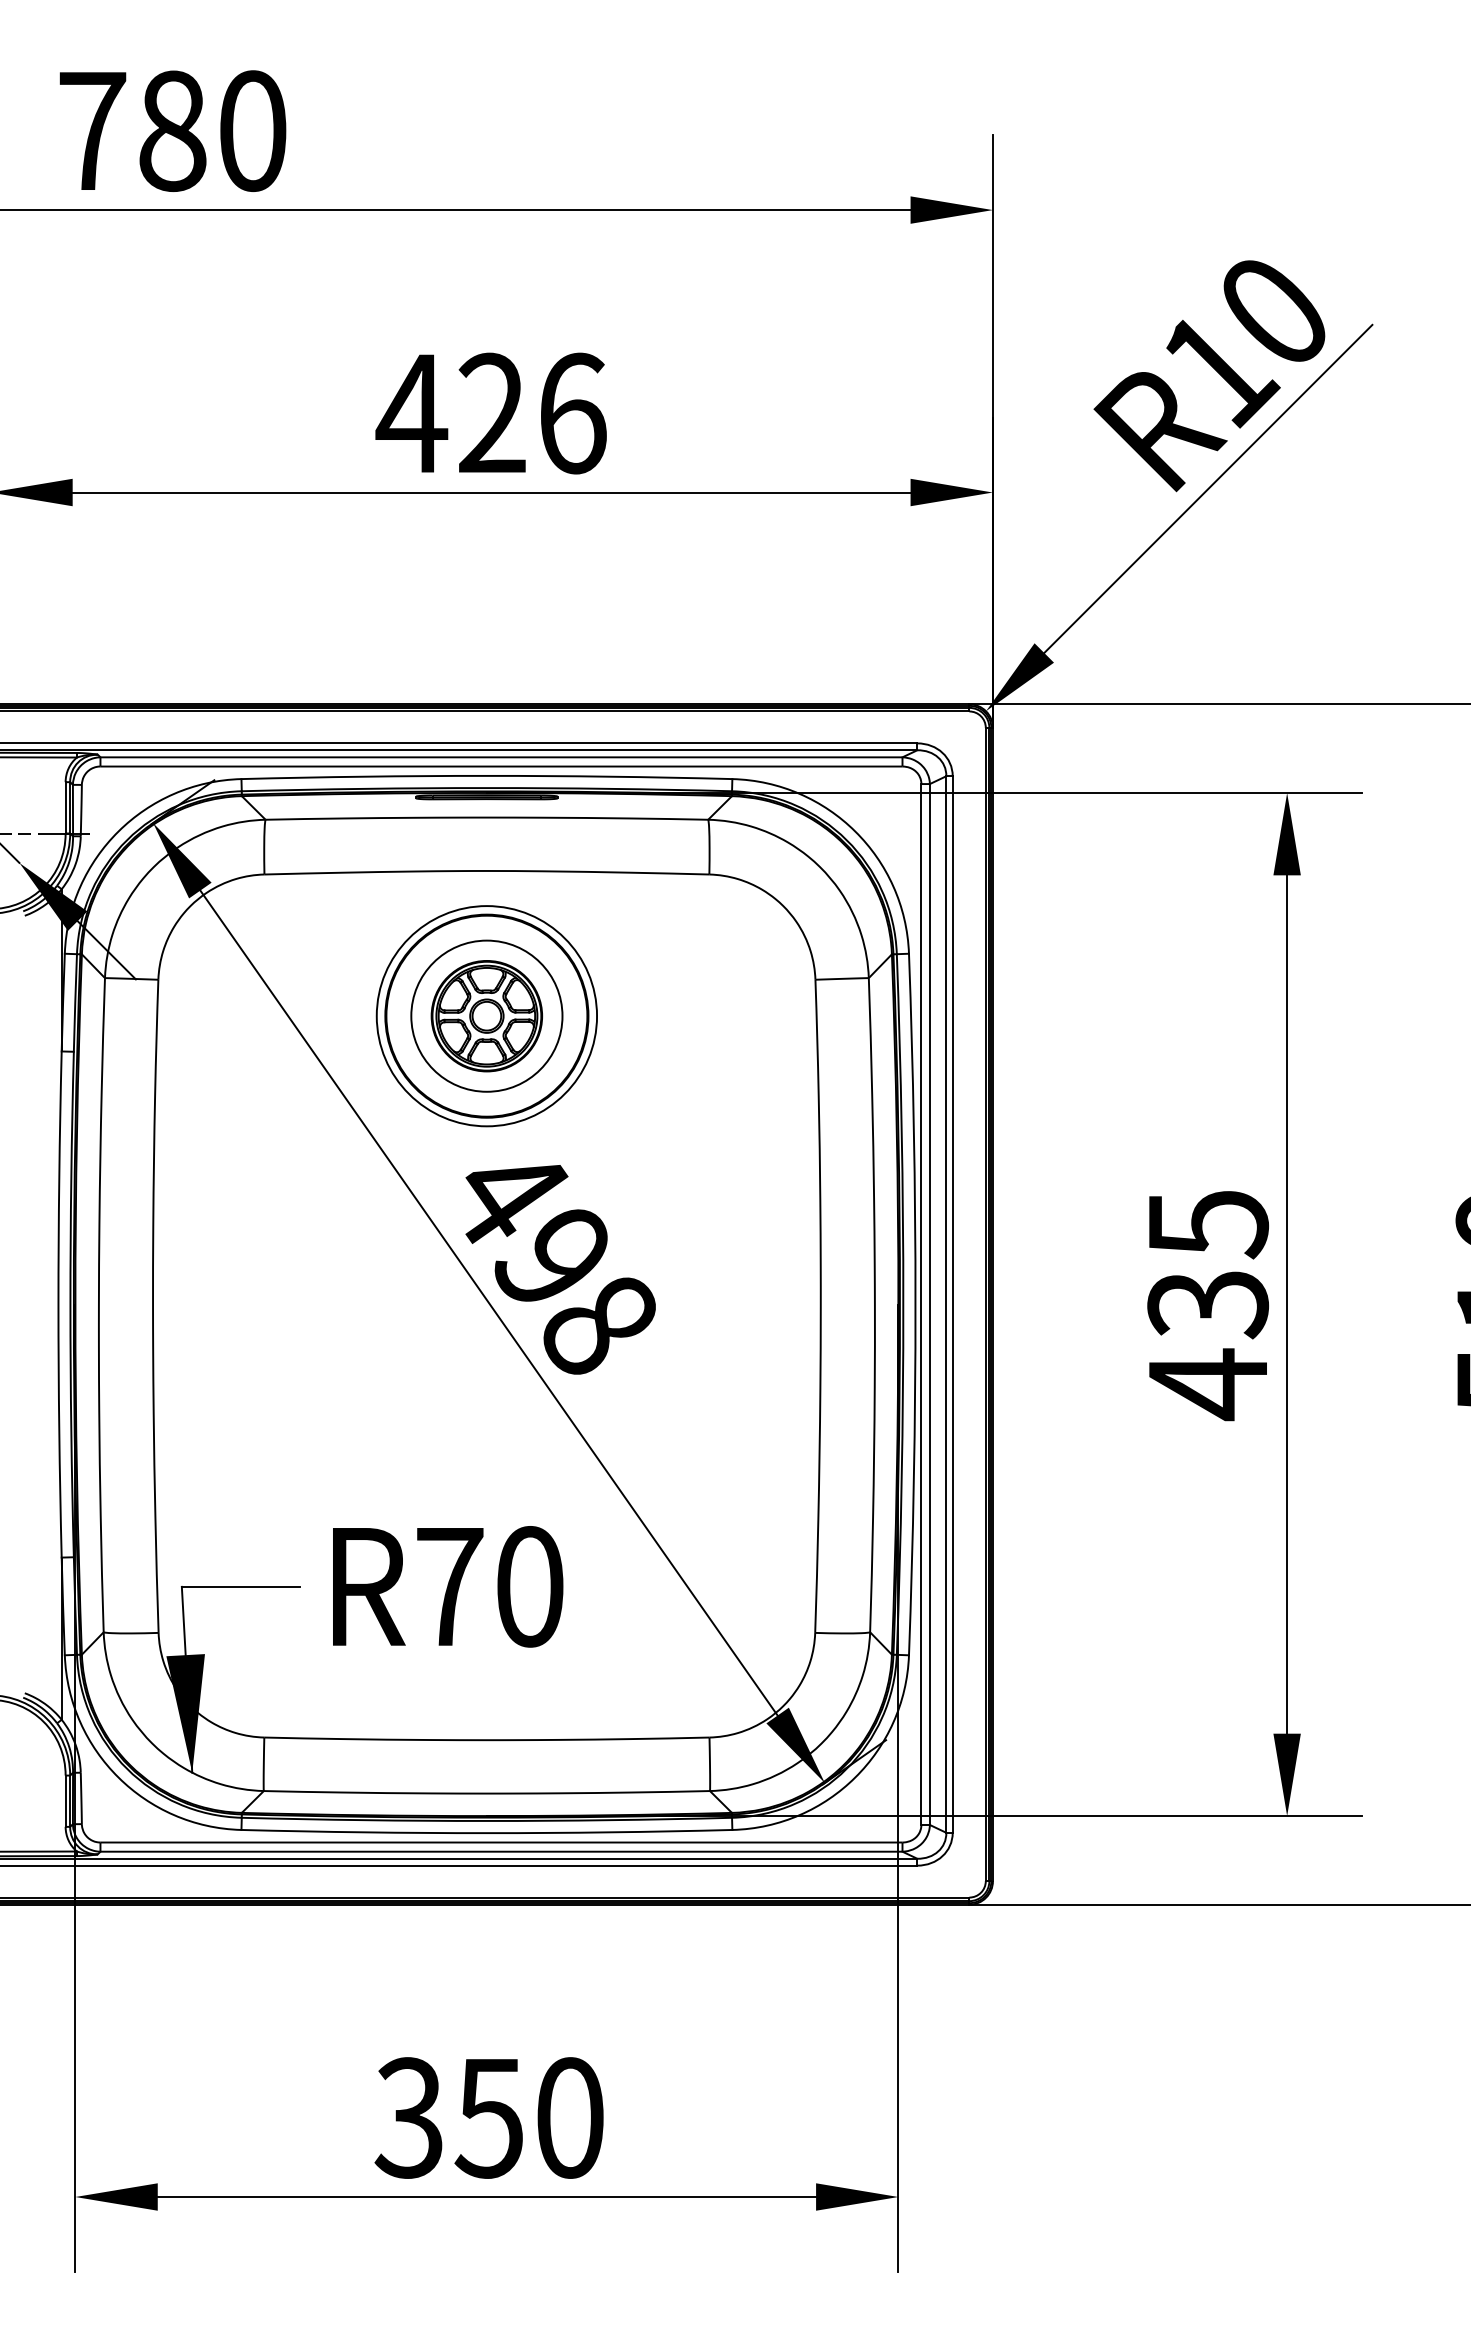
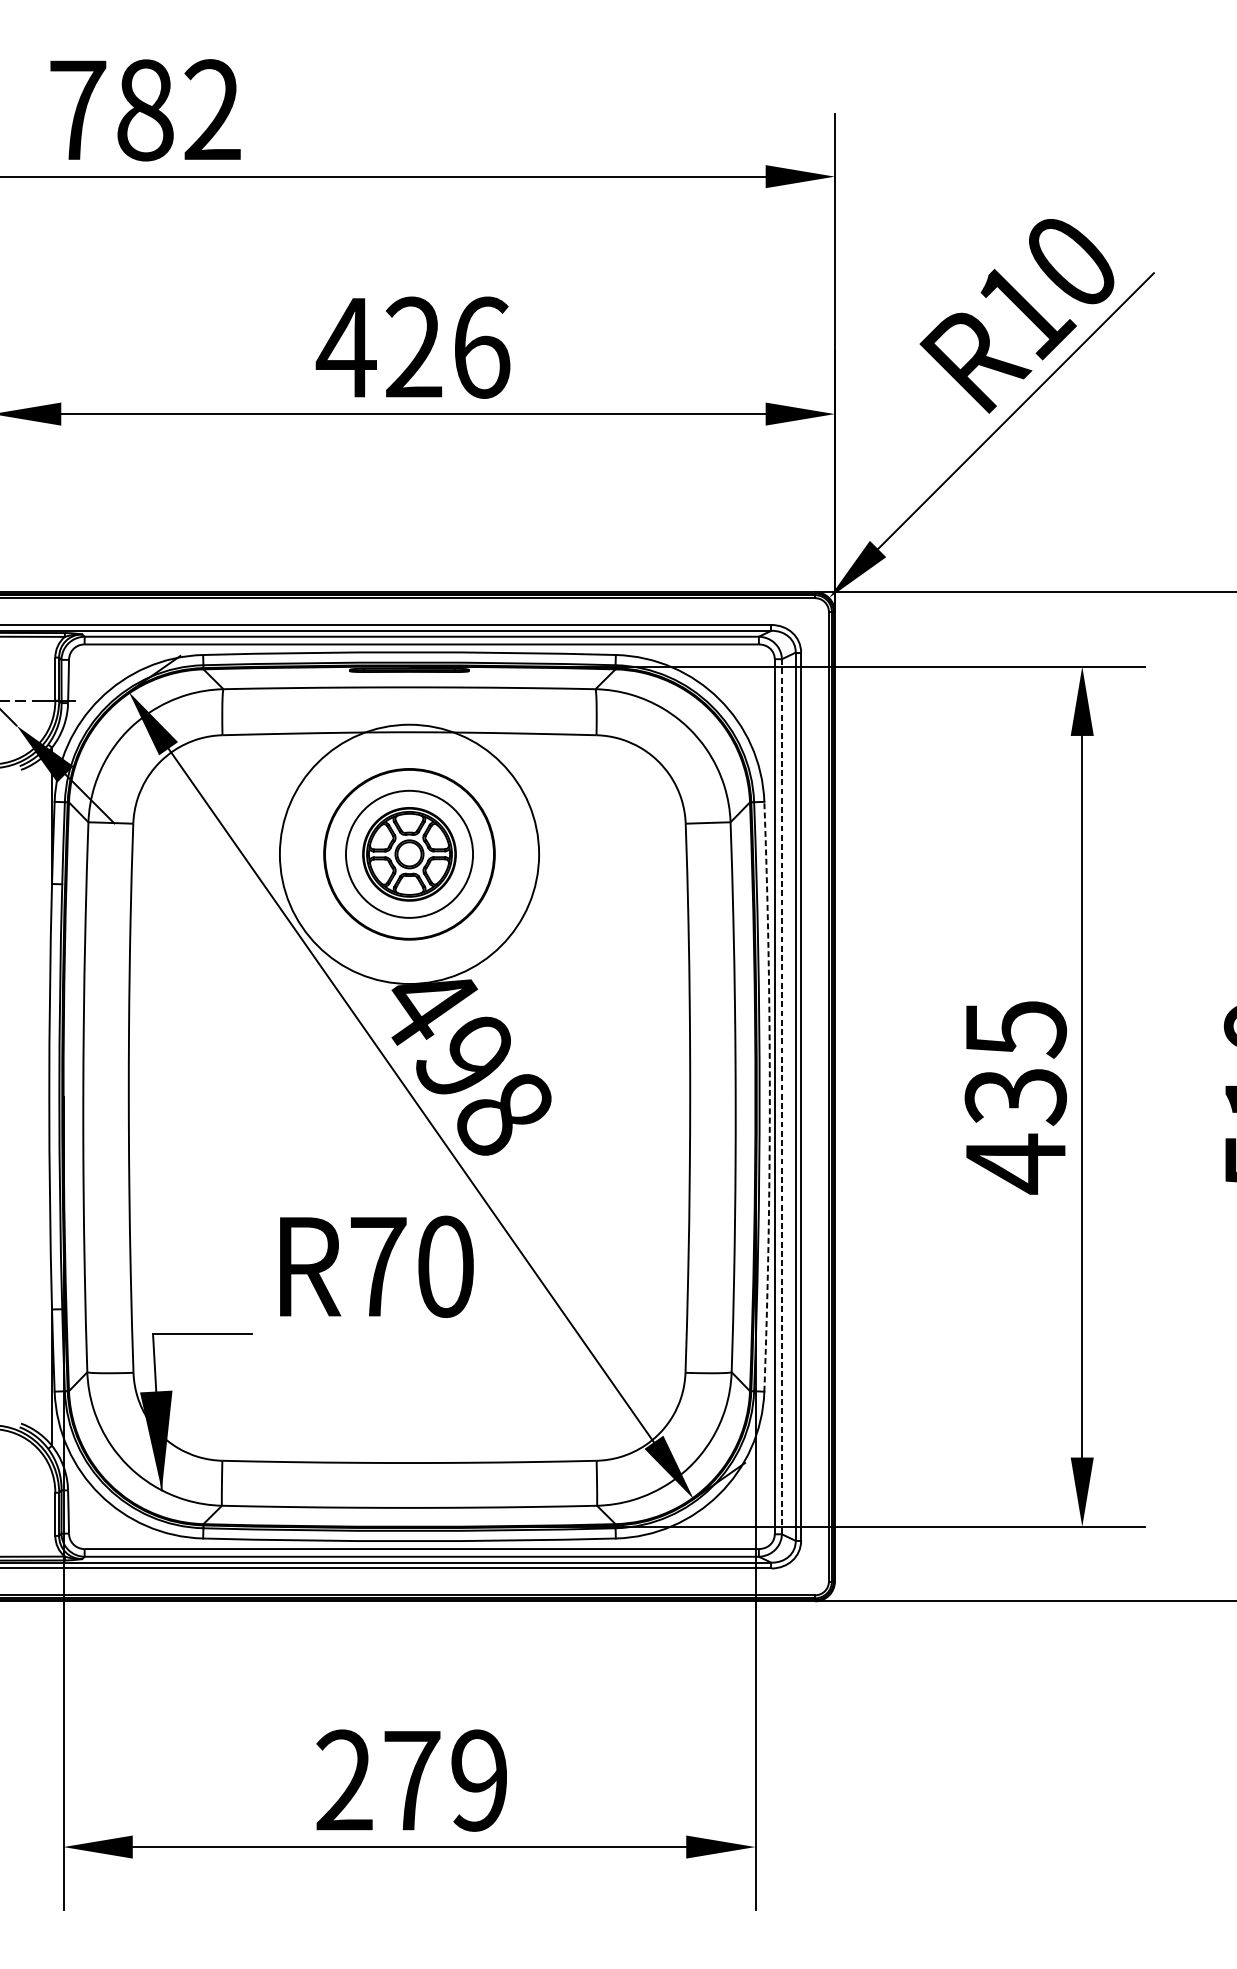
text: (252, 131) -> (212, 110), 780 -> 782
circle: (486, 1016) -> (409, 854), size x1.4
arc: (915, 1304) -> (769, 1096), solid -> dashed
line: (929, 1304) -> (781, 1096), solid -> dashed
text: (448, 1586) -> (377, 1266), moved
text: (488, 2117) -> (410, 1780), 350 -> 279

